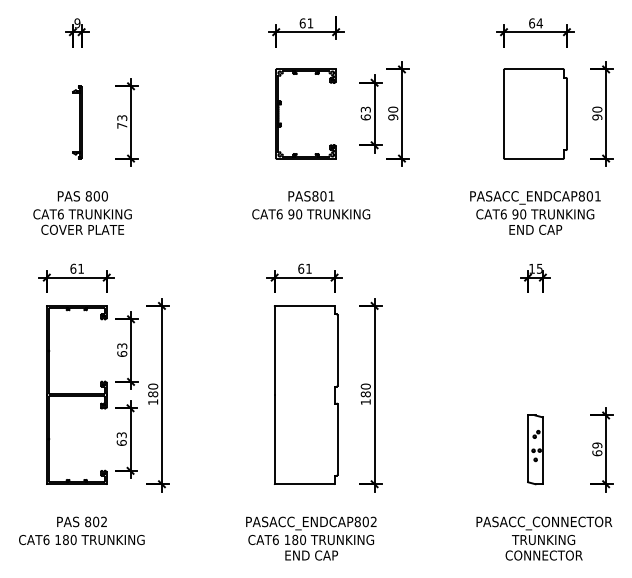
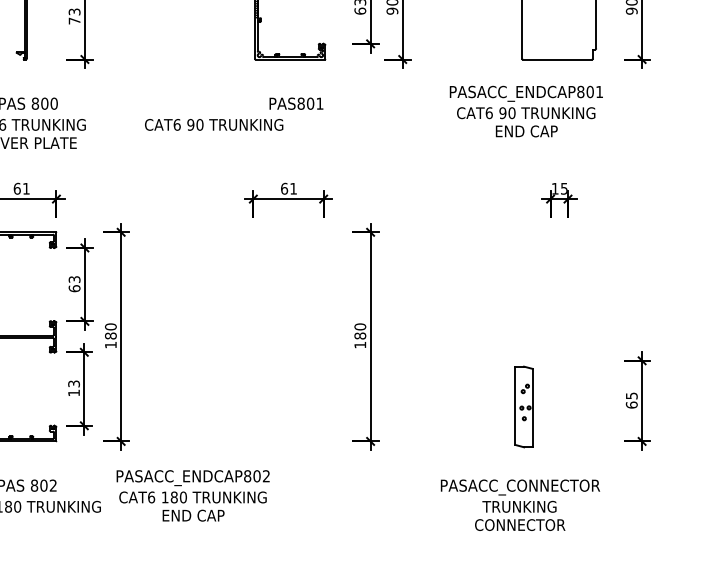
text: (535, 212) -> (526, 110), moved
text: (311, 214) -> (214, 125), moved
part: (306, 394) -> (290, 336), removed
text: (121, 442) -> (73, 392), 63 -> 13
text: (597, 445) -> (632, 396), 69 -> 65
part: (535, 449) -> (524, 406), moved
text: (311, 538) -> (193, 495), moved
text: (544, 538) -> (520, 505), moved

